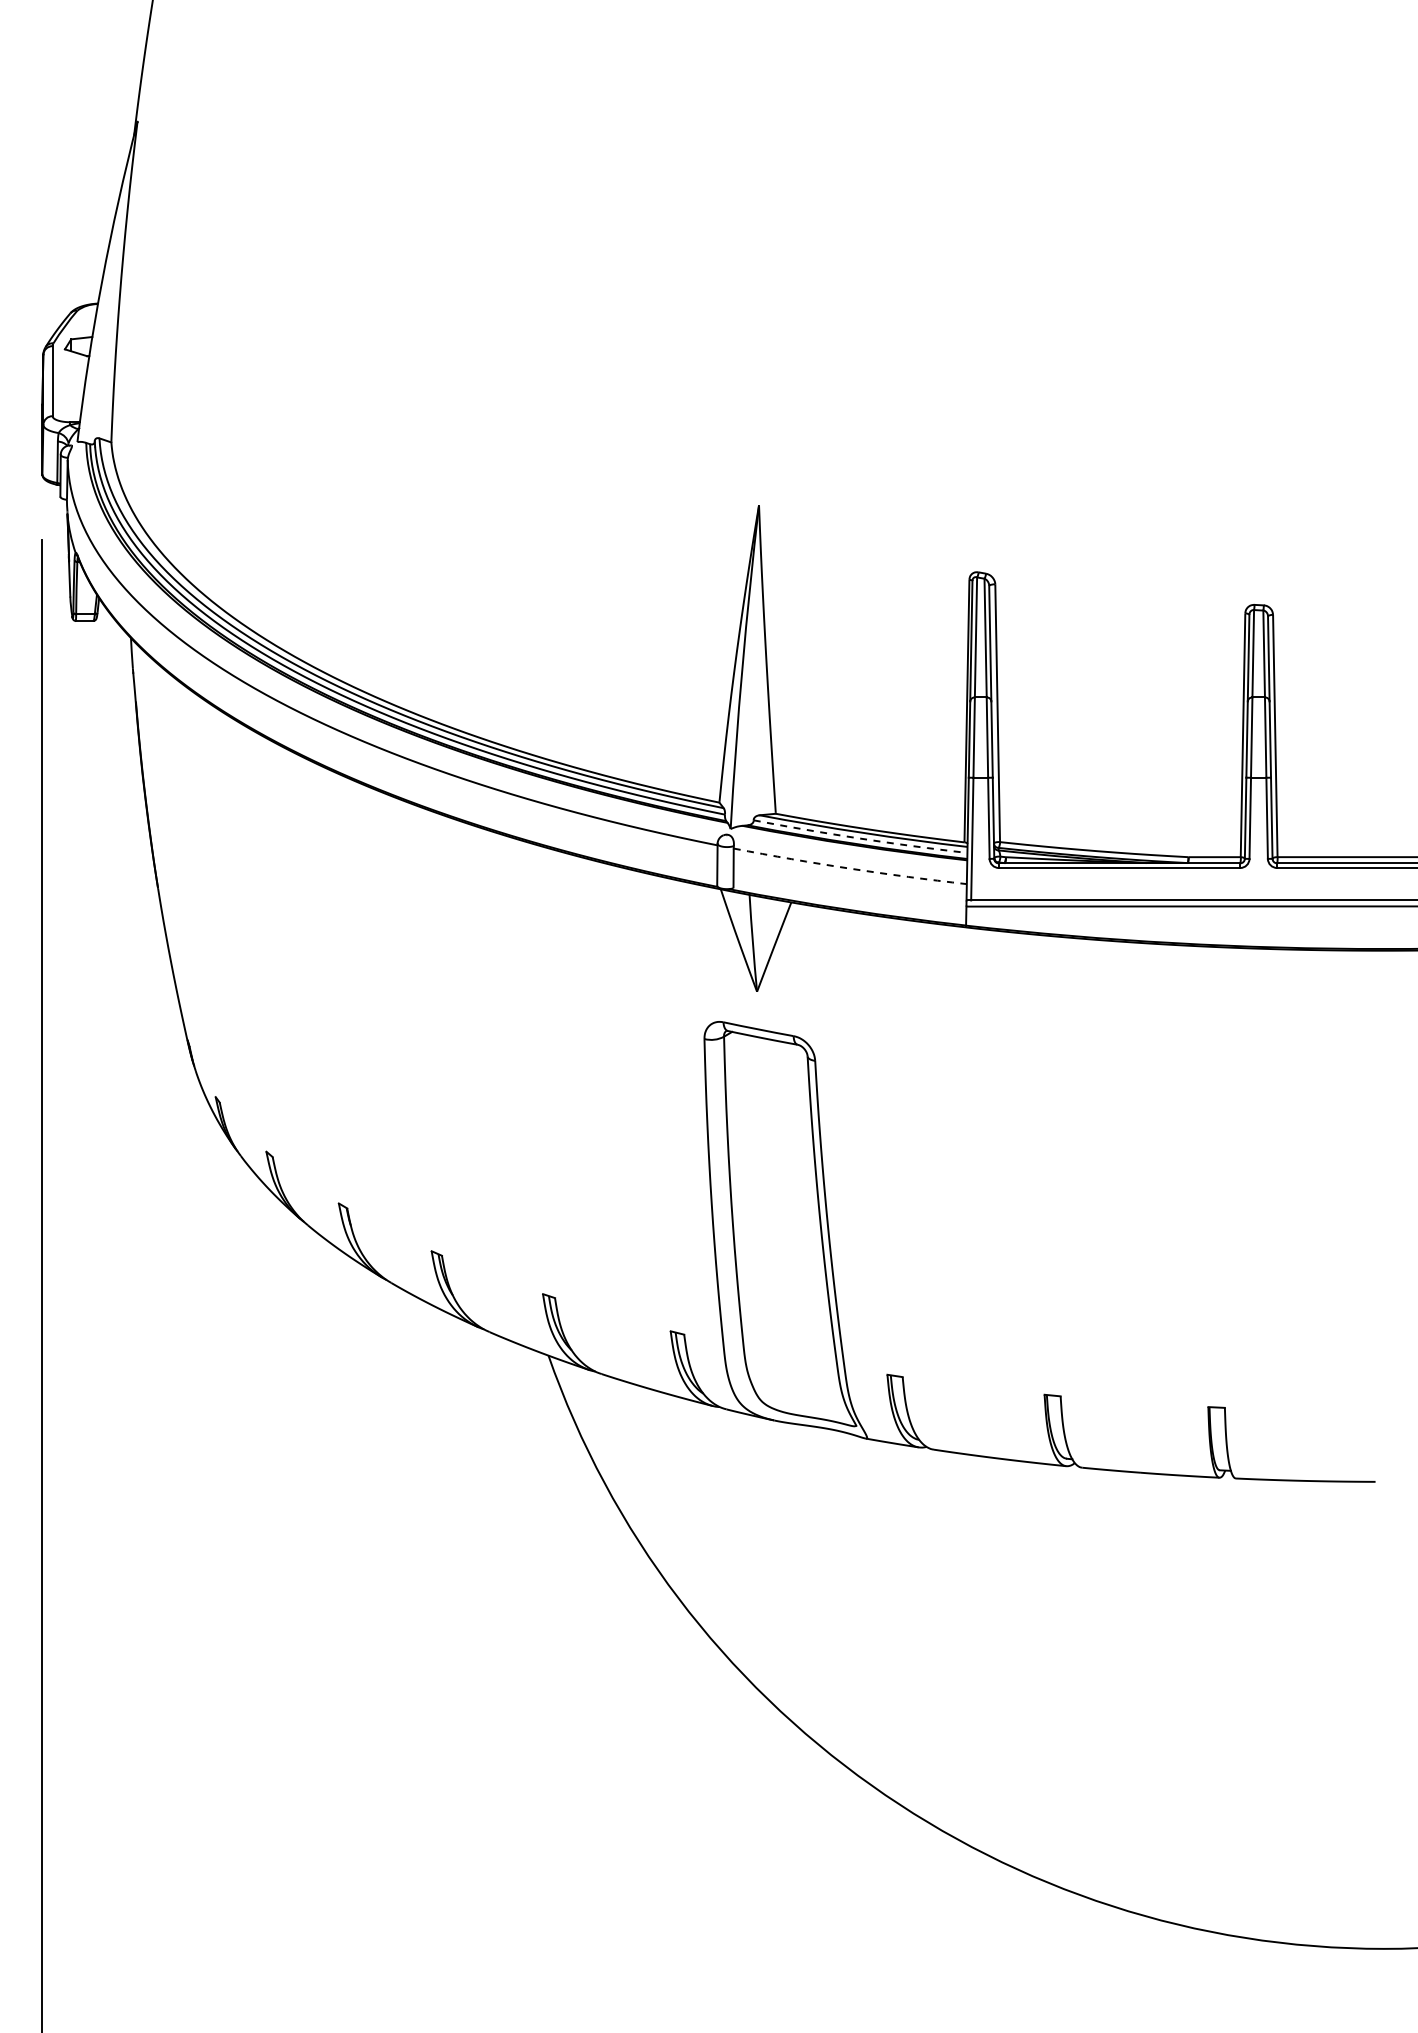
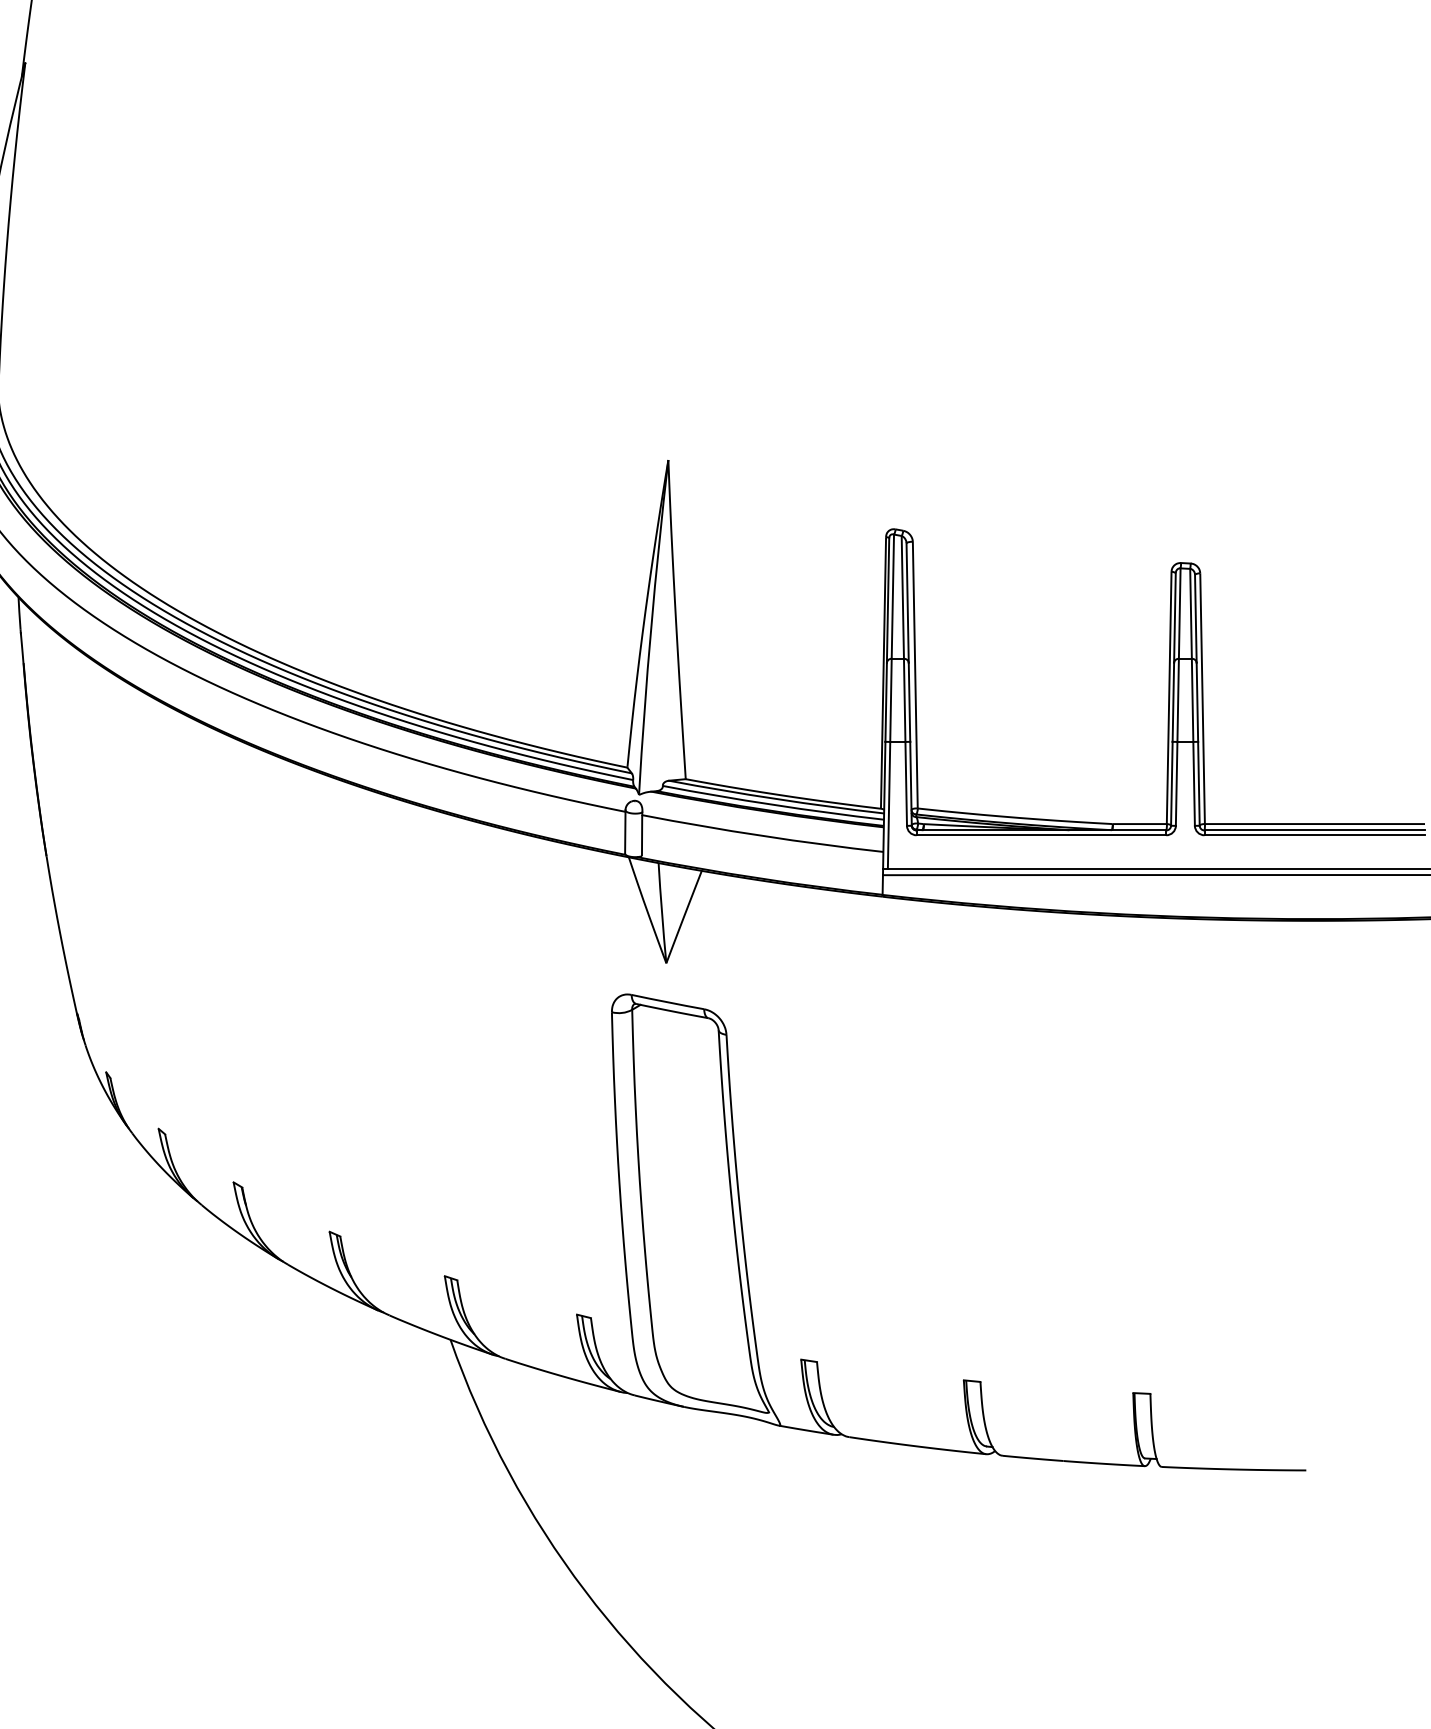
arc: (860, 838) -> (773, 804), dashed -> solid
arc: (849, 868) -> (761, 835), dashed -> solid

